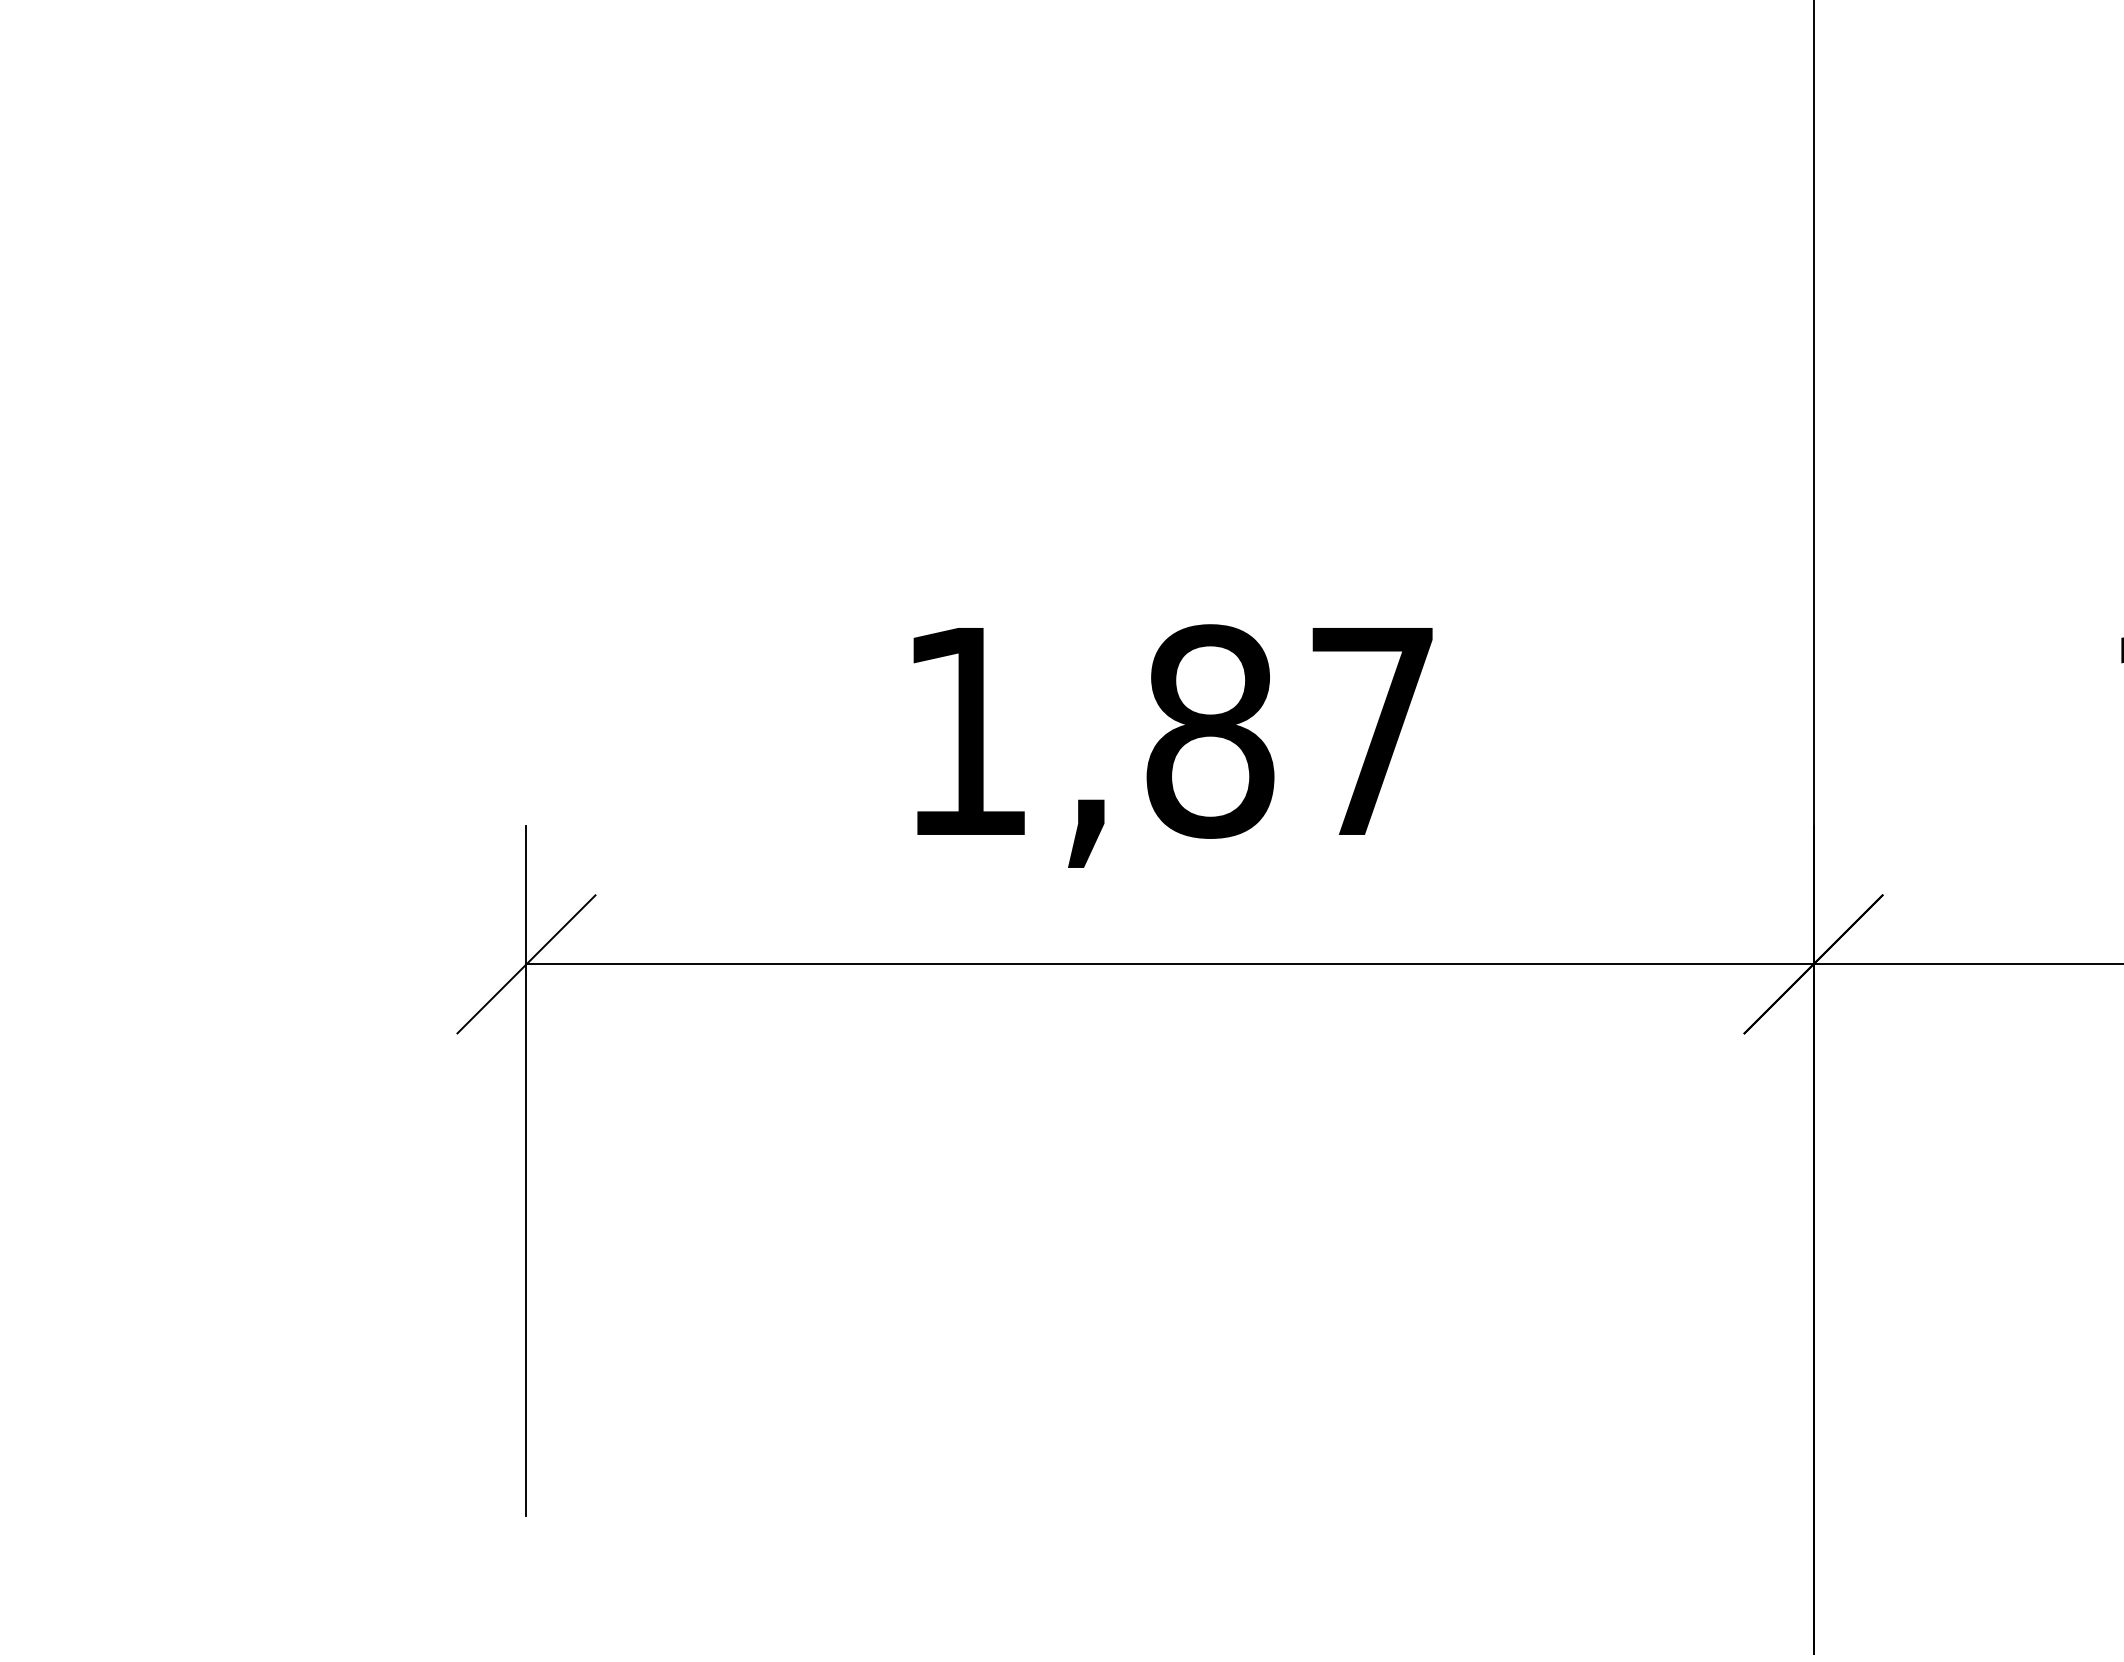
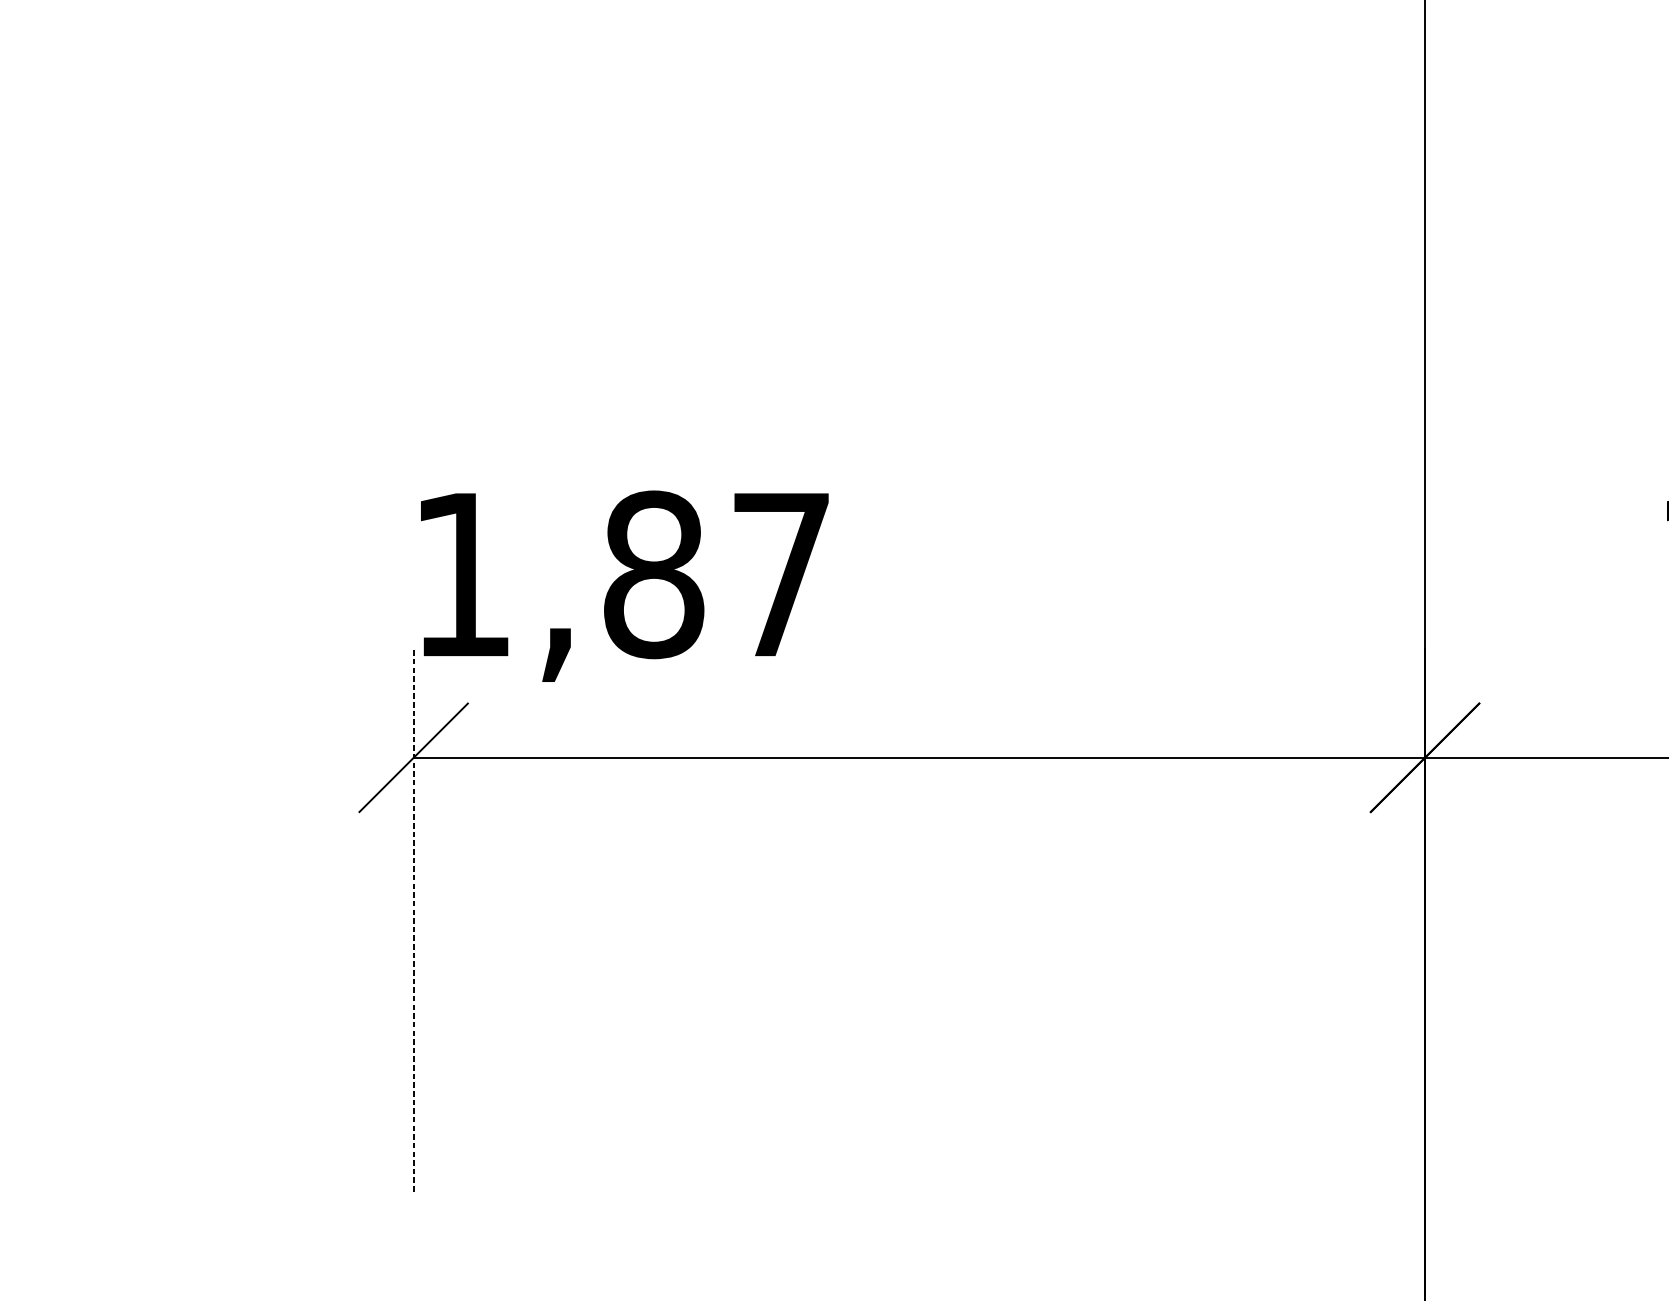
text: (1172, 745) -> (624, 585), moved
line: (526, 1170) -> (413, 919), solid -> dashed

